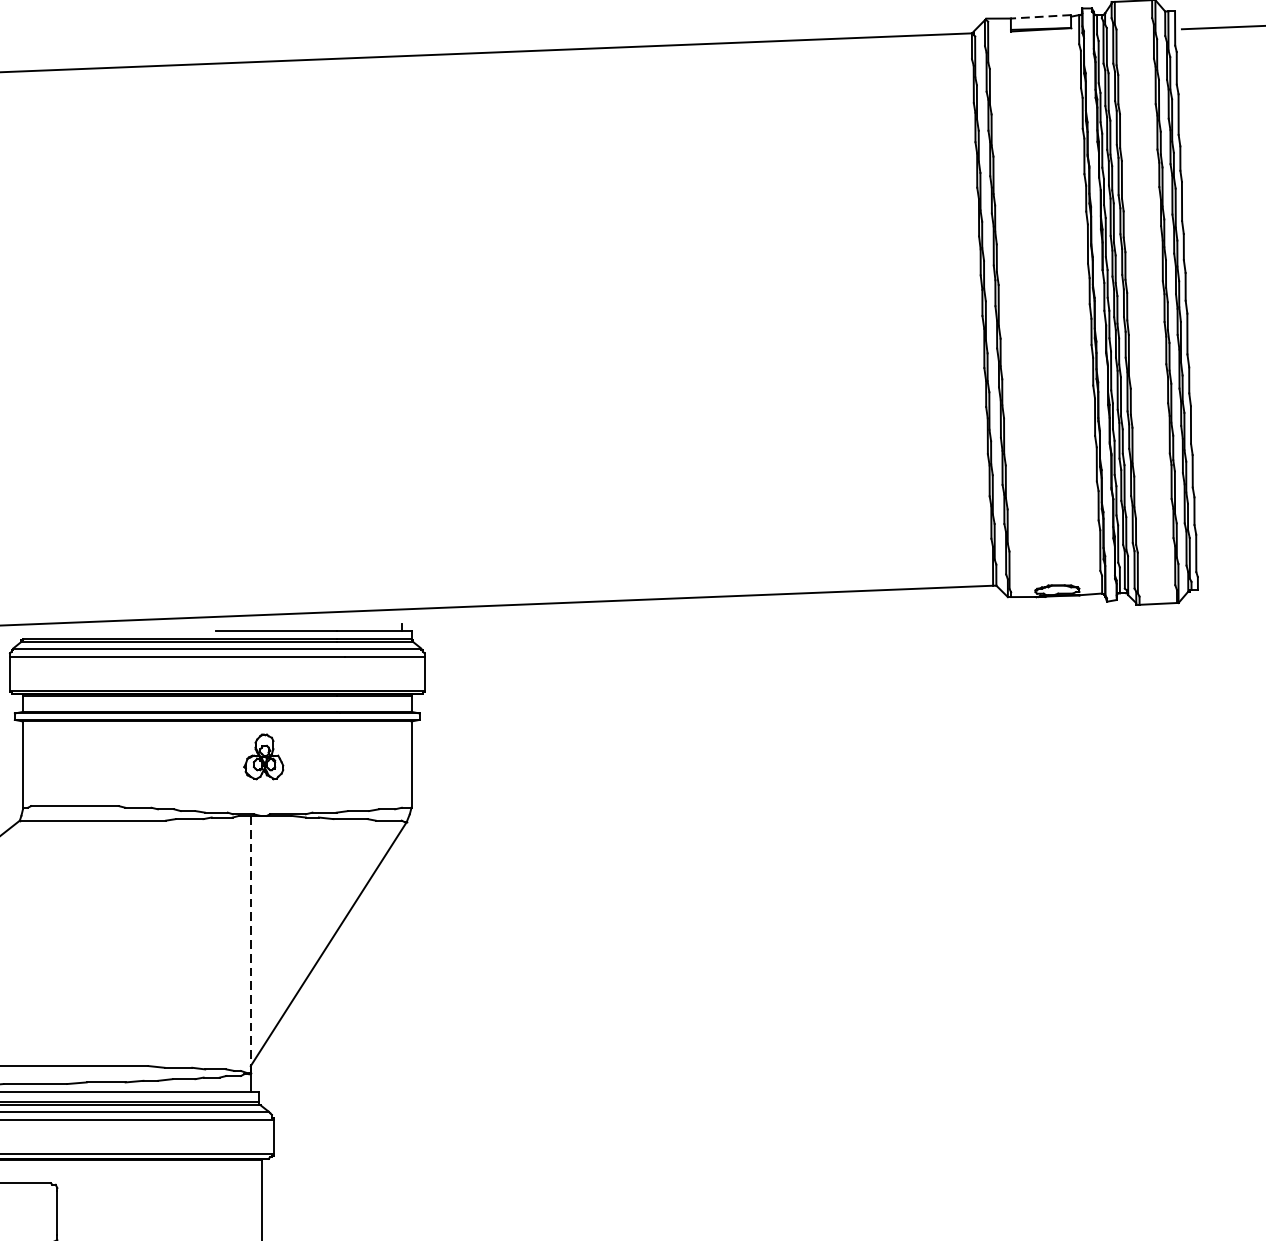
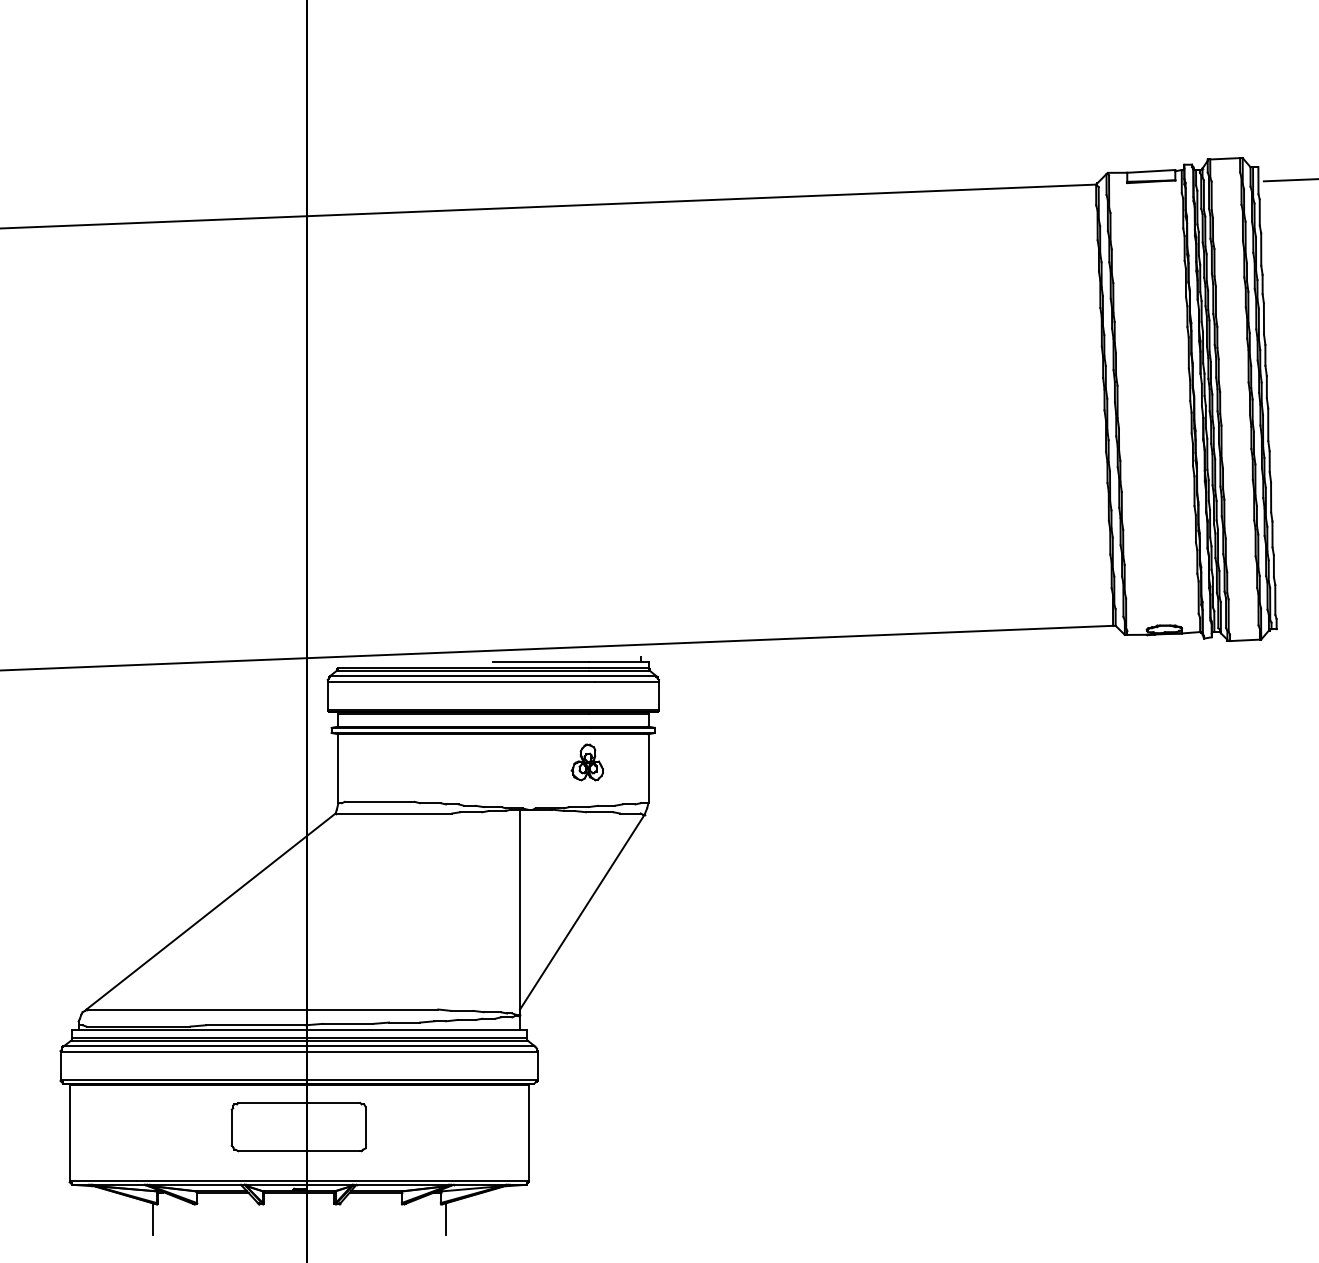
line: (1039, 16) -> (1150, 171), dashed -> solid
part: (262, 756) -> (586, 762), moved
line: (251, 944) -> (520, 912), dashed -> solid

